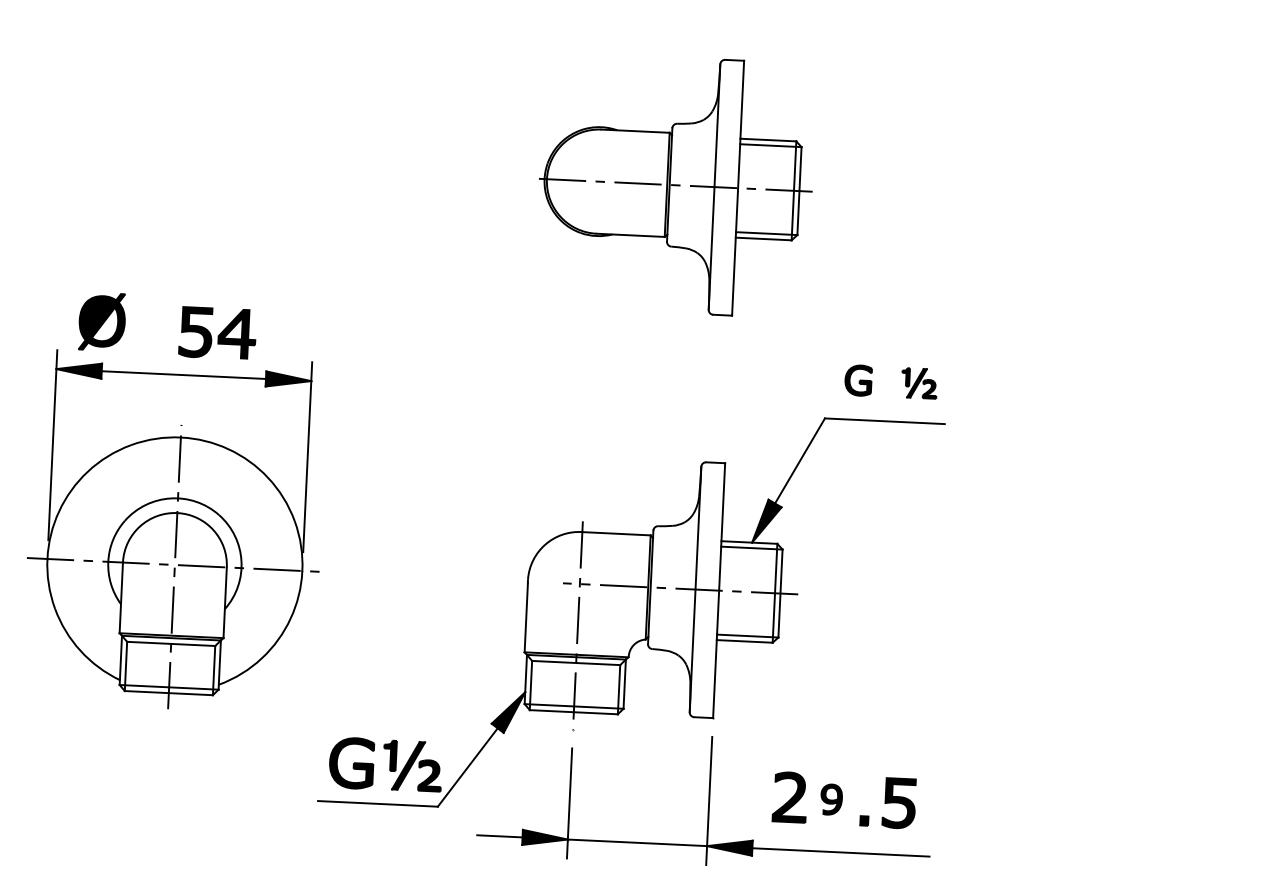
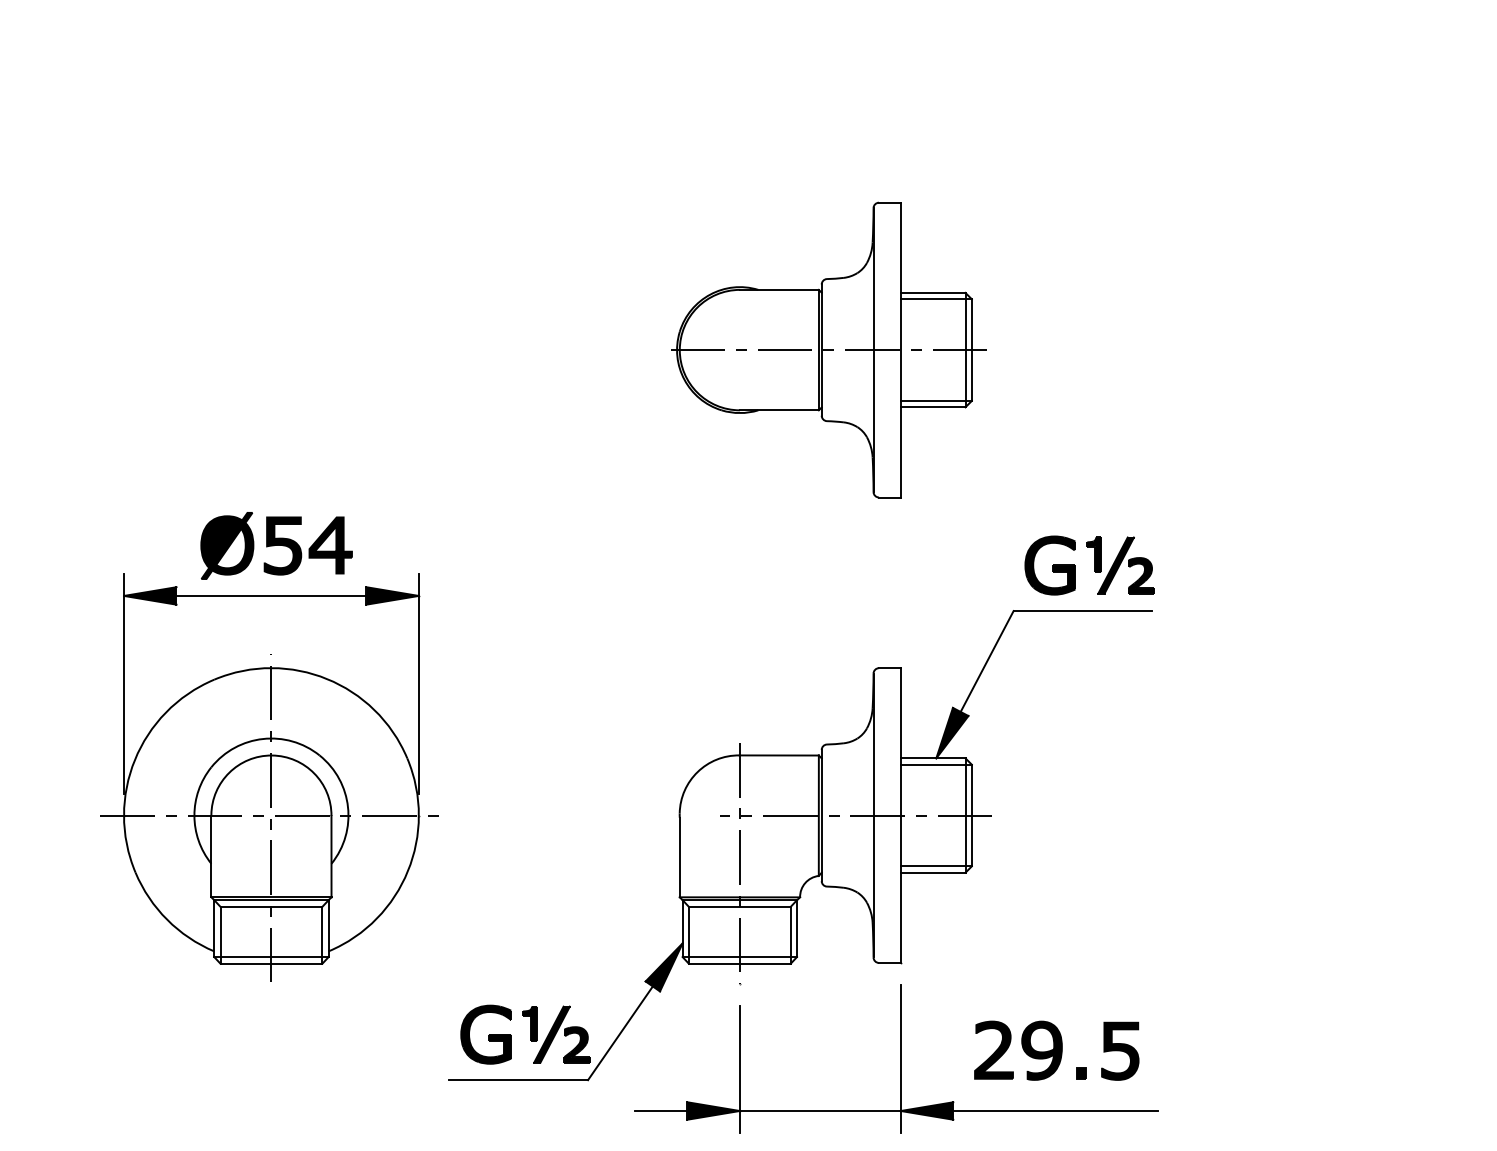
part: (102, 321) -> (227, 545), moved
part: (857, 380) -> (1049, 565), size x1.67
part: (919, 383) -> (1120, 565), size x1.67
part: (831, 799) -> (1041, 1050), size x1.67

